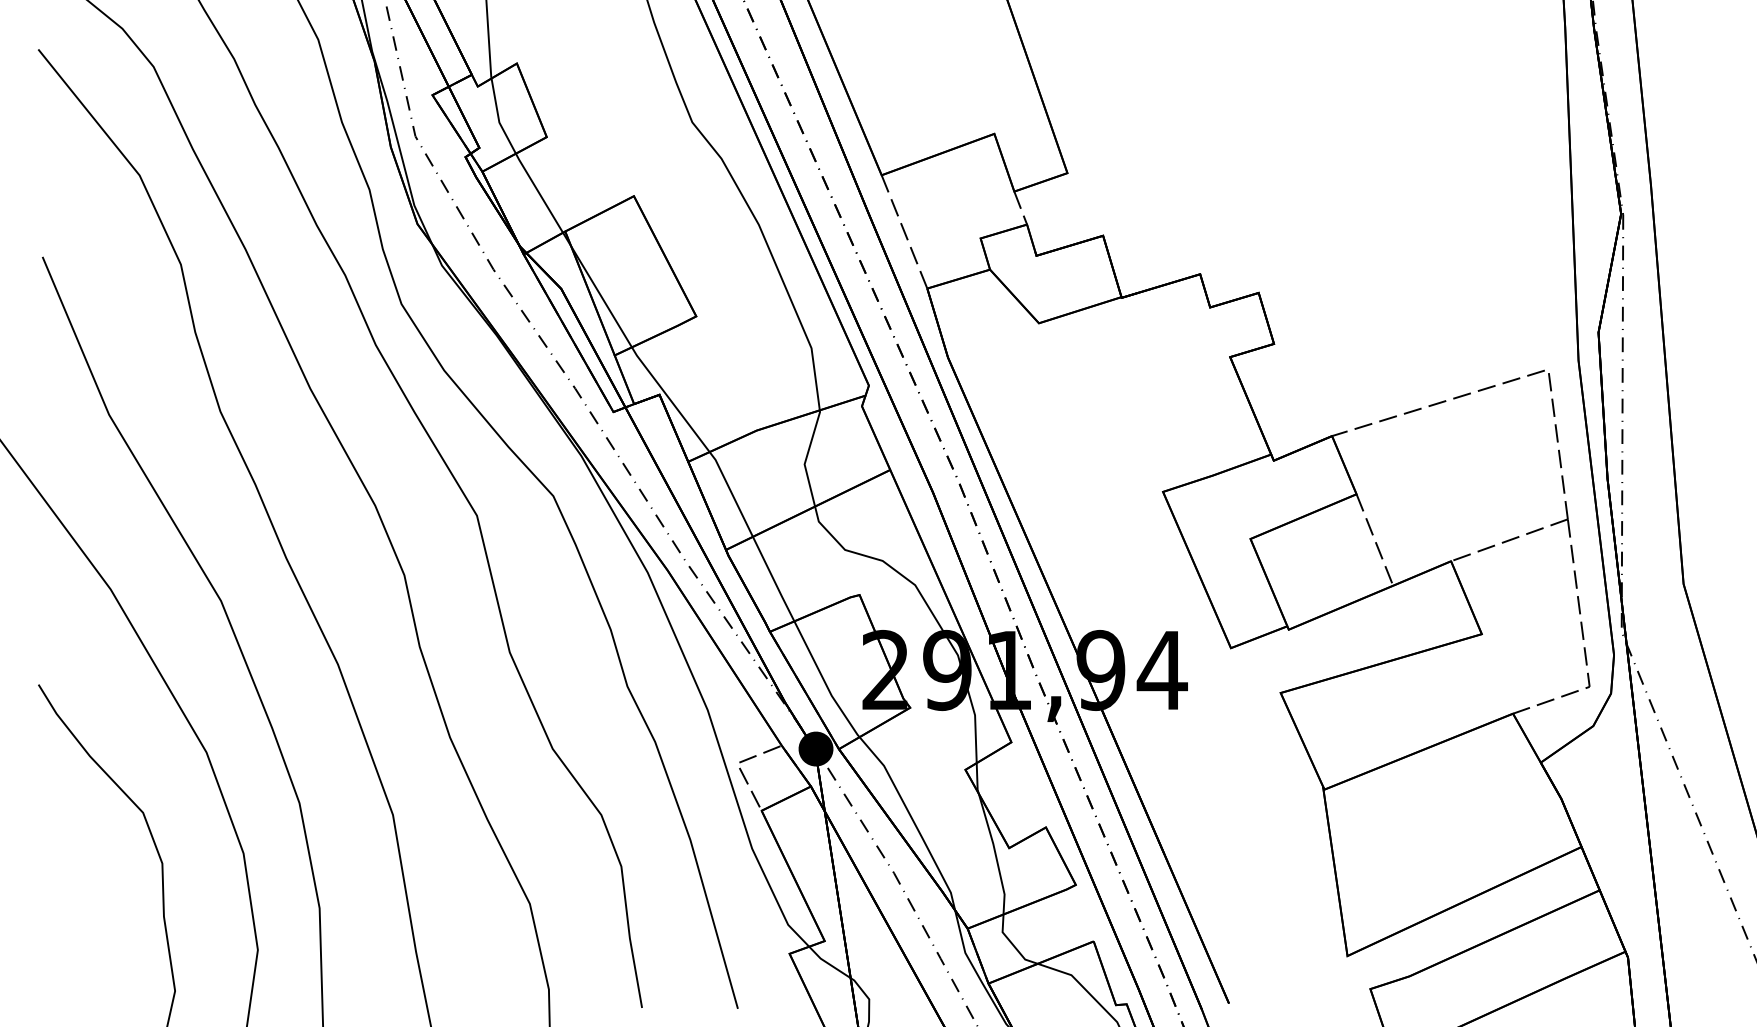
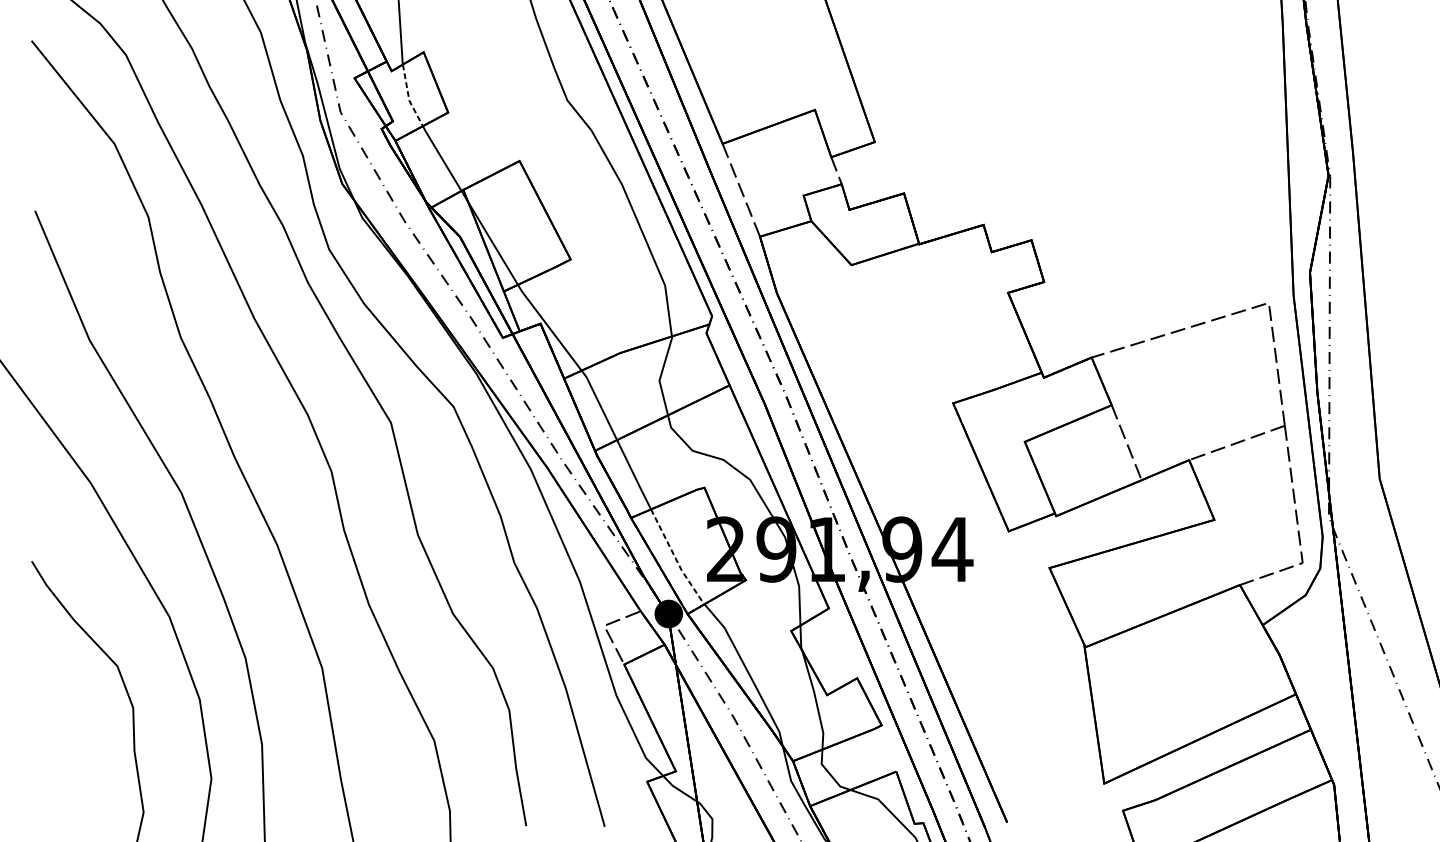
line: (498, 118) -> (408, 97), solid -> dashed
line: (825, 682) -> (676, 559), solid -> dashed

